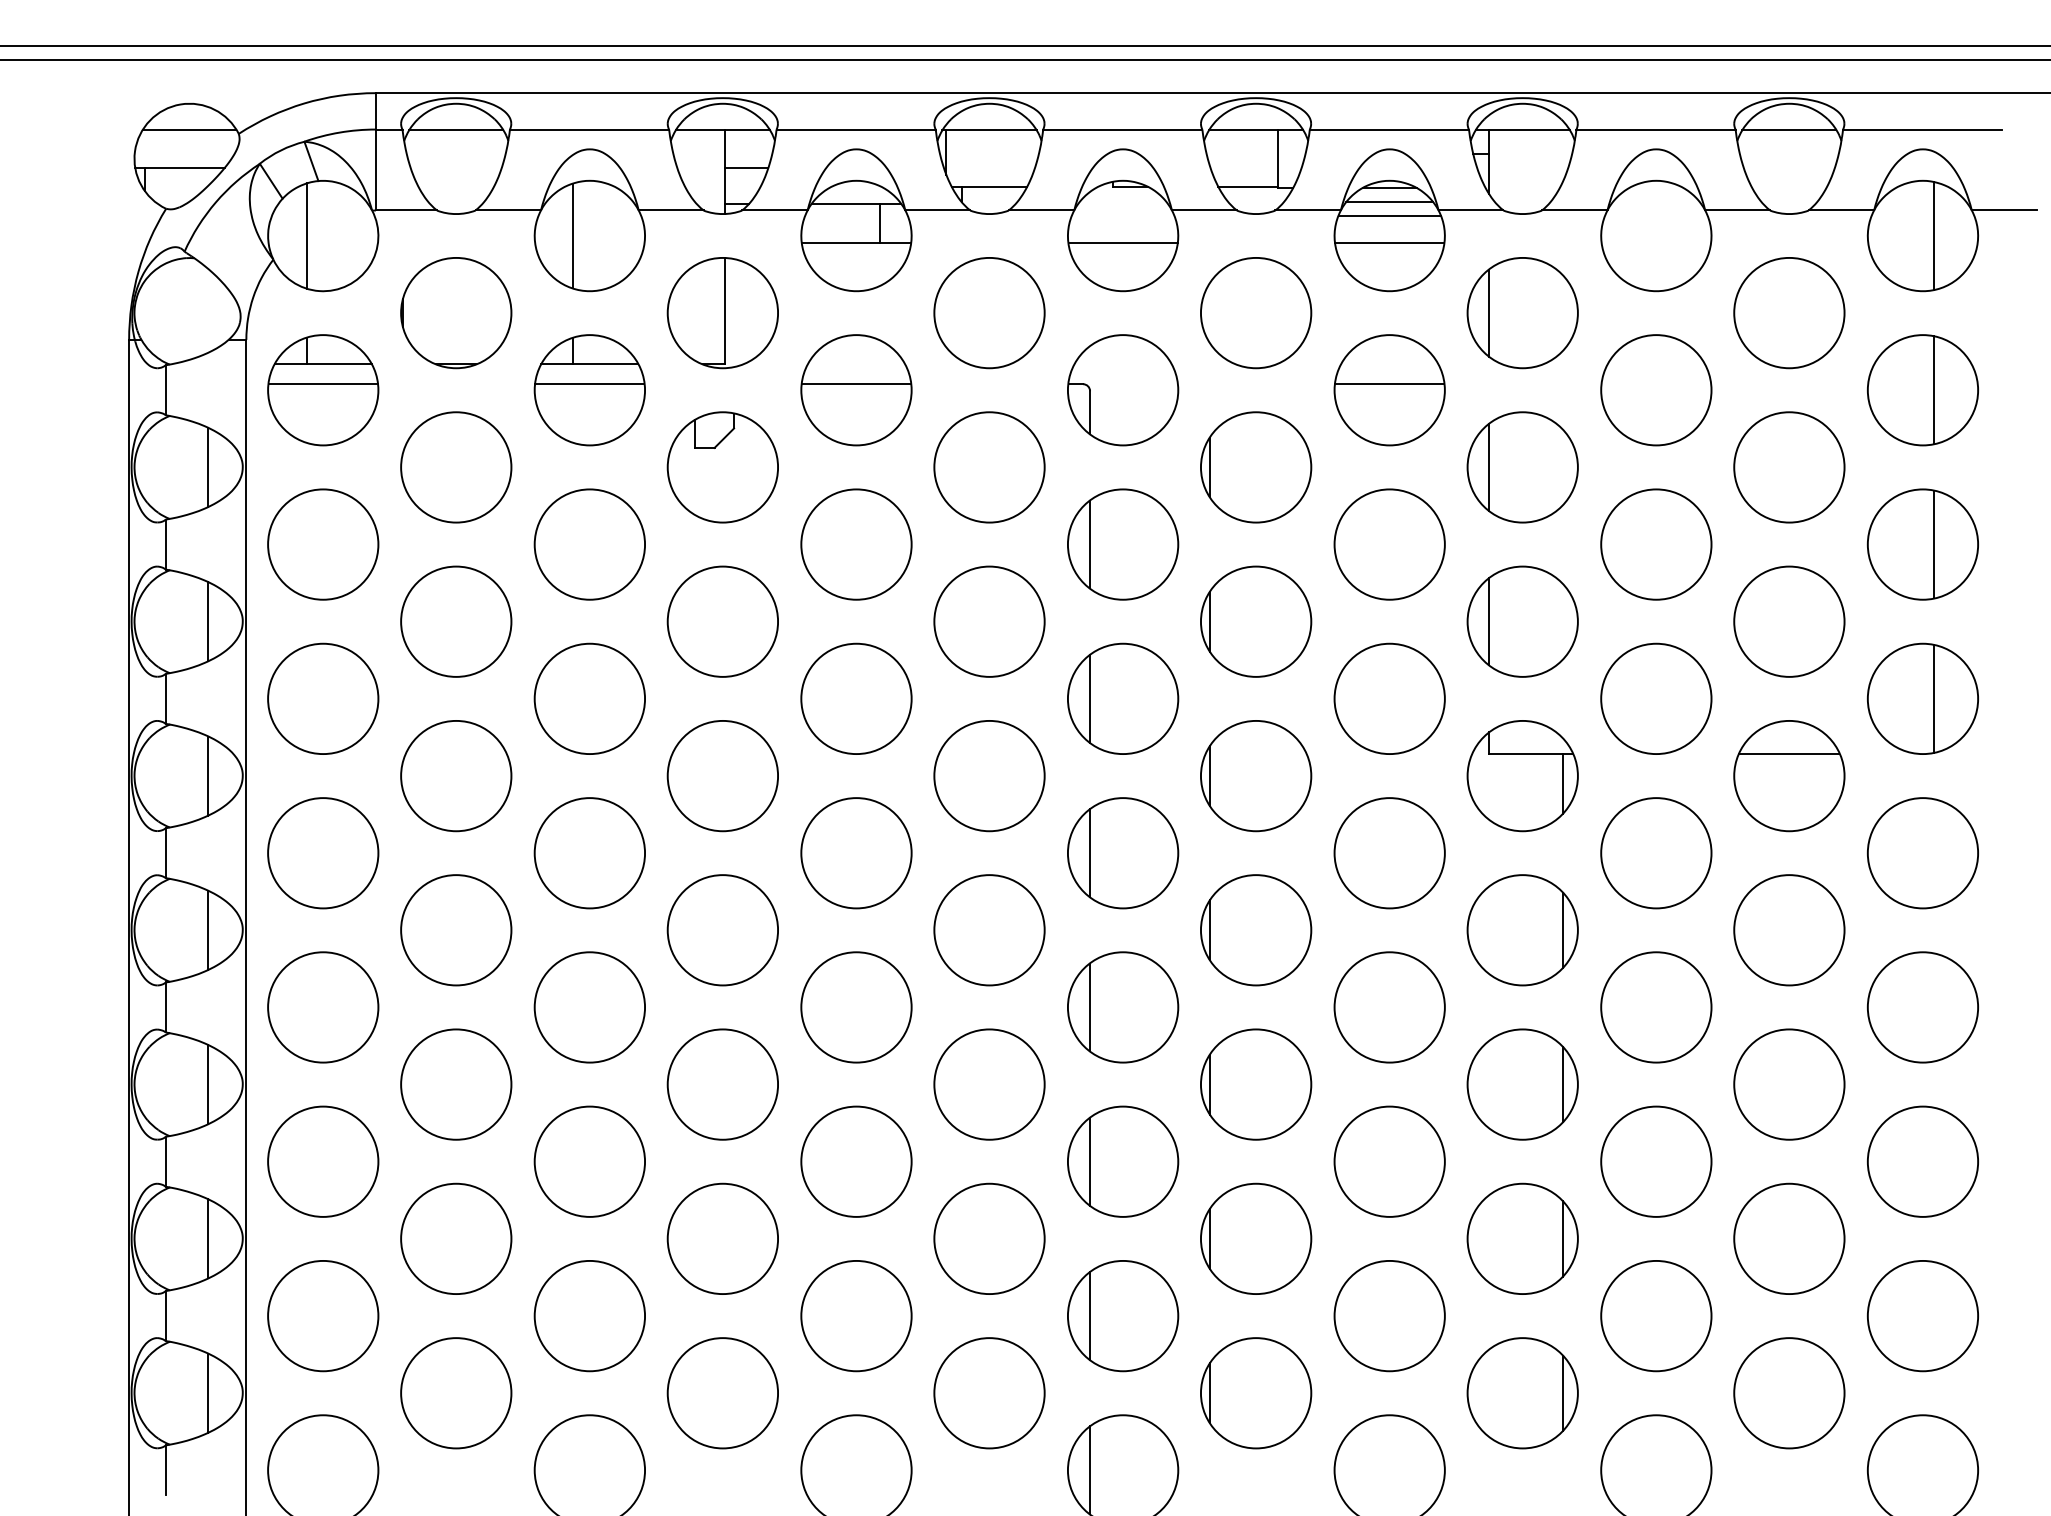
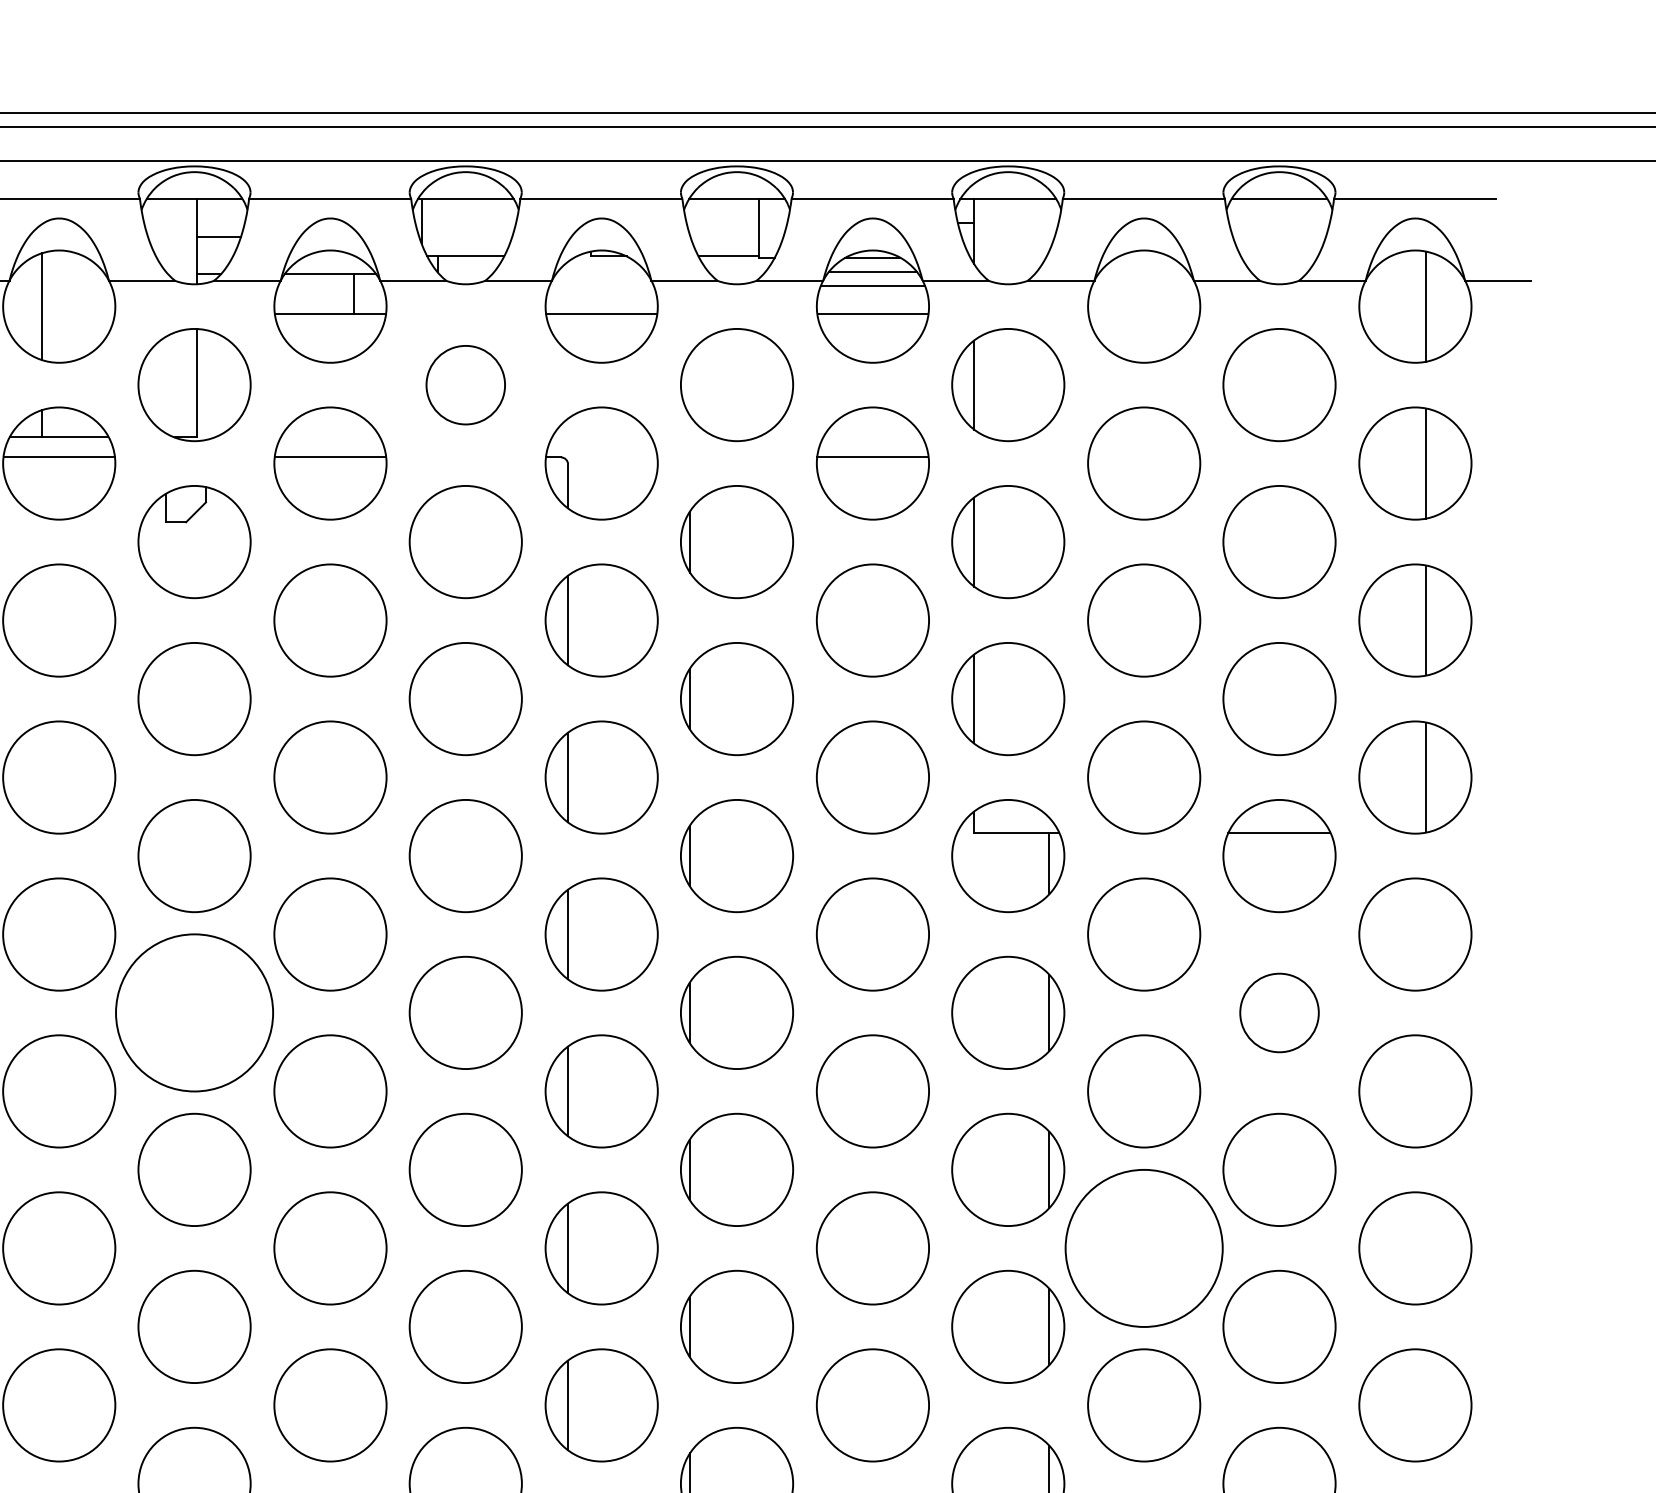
circle: (989, 313) -> (465, 385), size x0.7
circle: (722, 930) -> (194, 1013), size x1.4
circle: (1789, 930) -> (1279, 1013), size x0.7
circle: (1656, 1161) -> (1144, 1248), size x1.4

